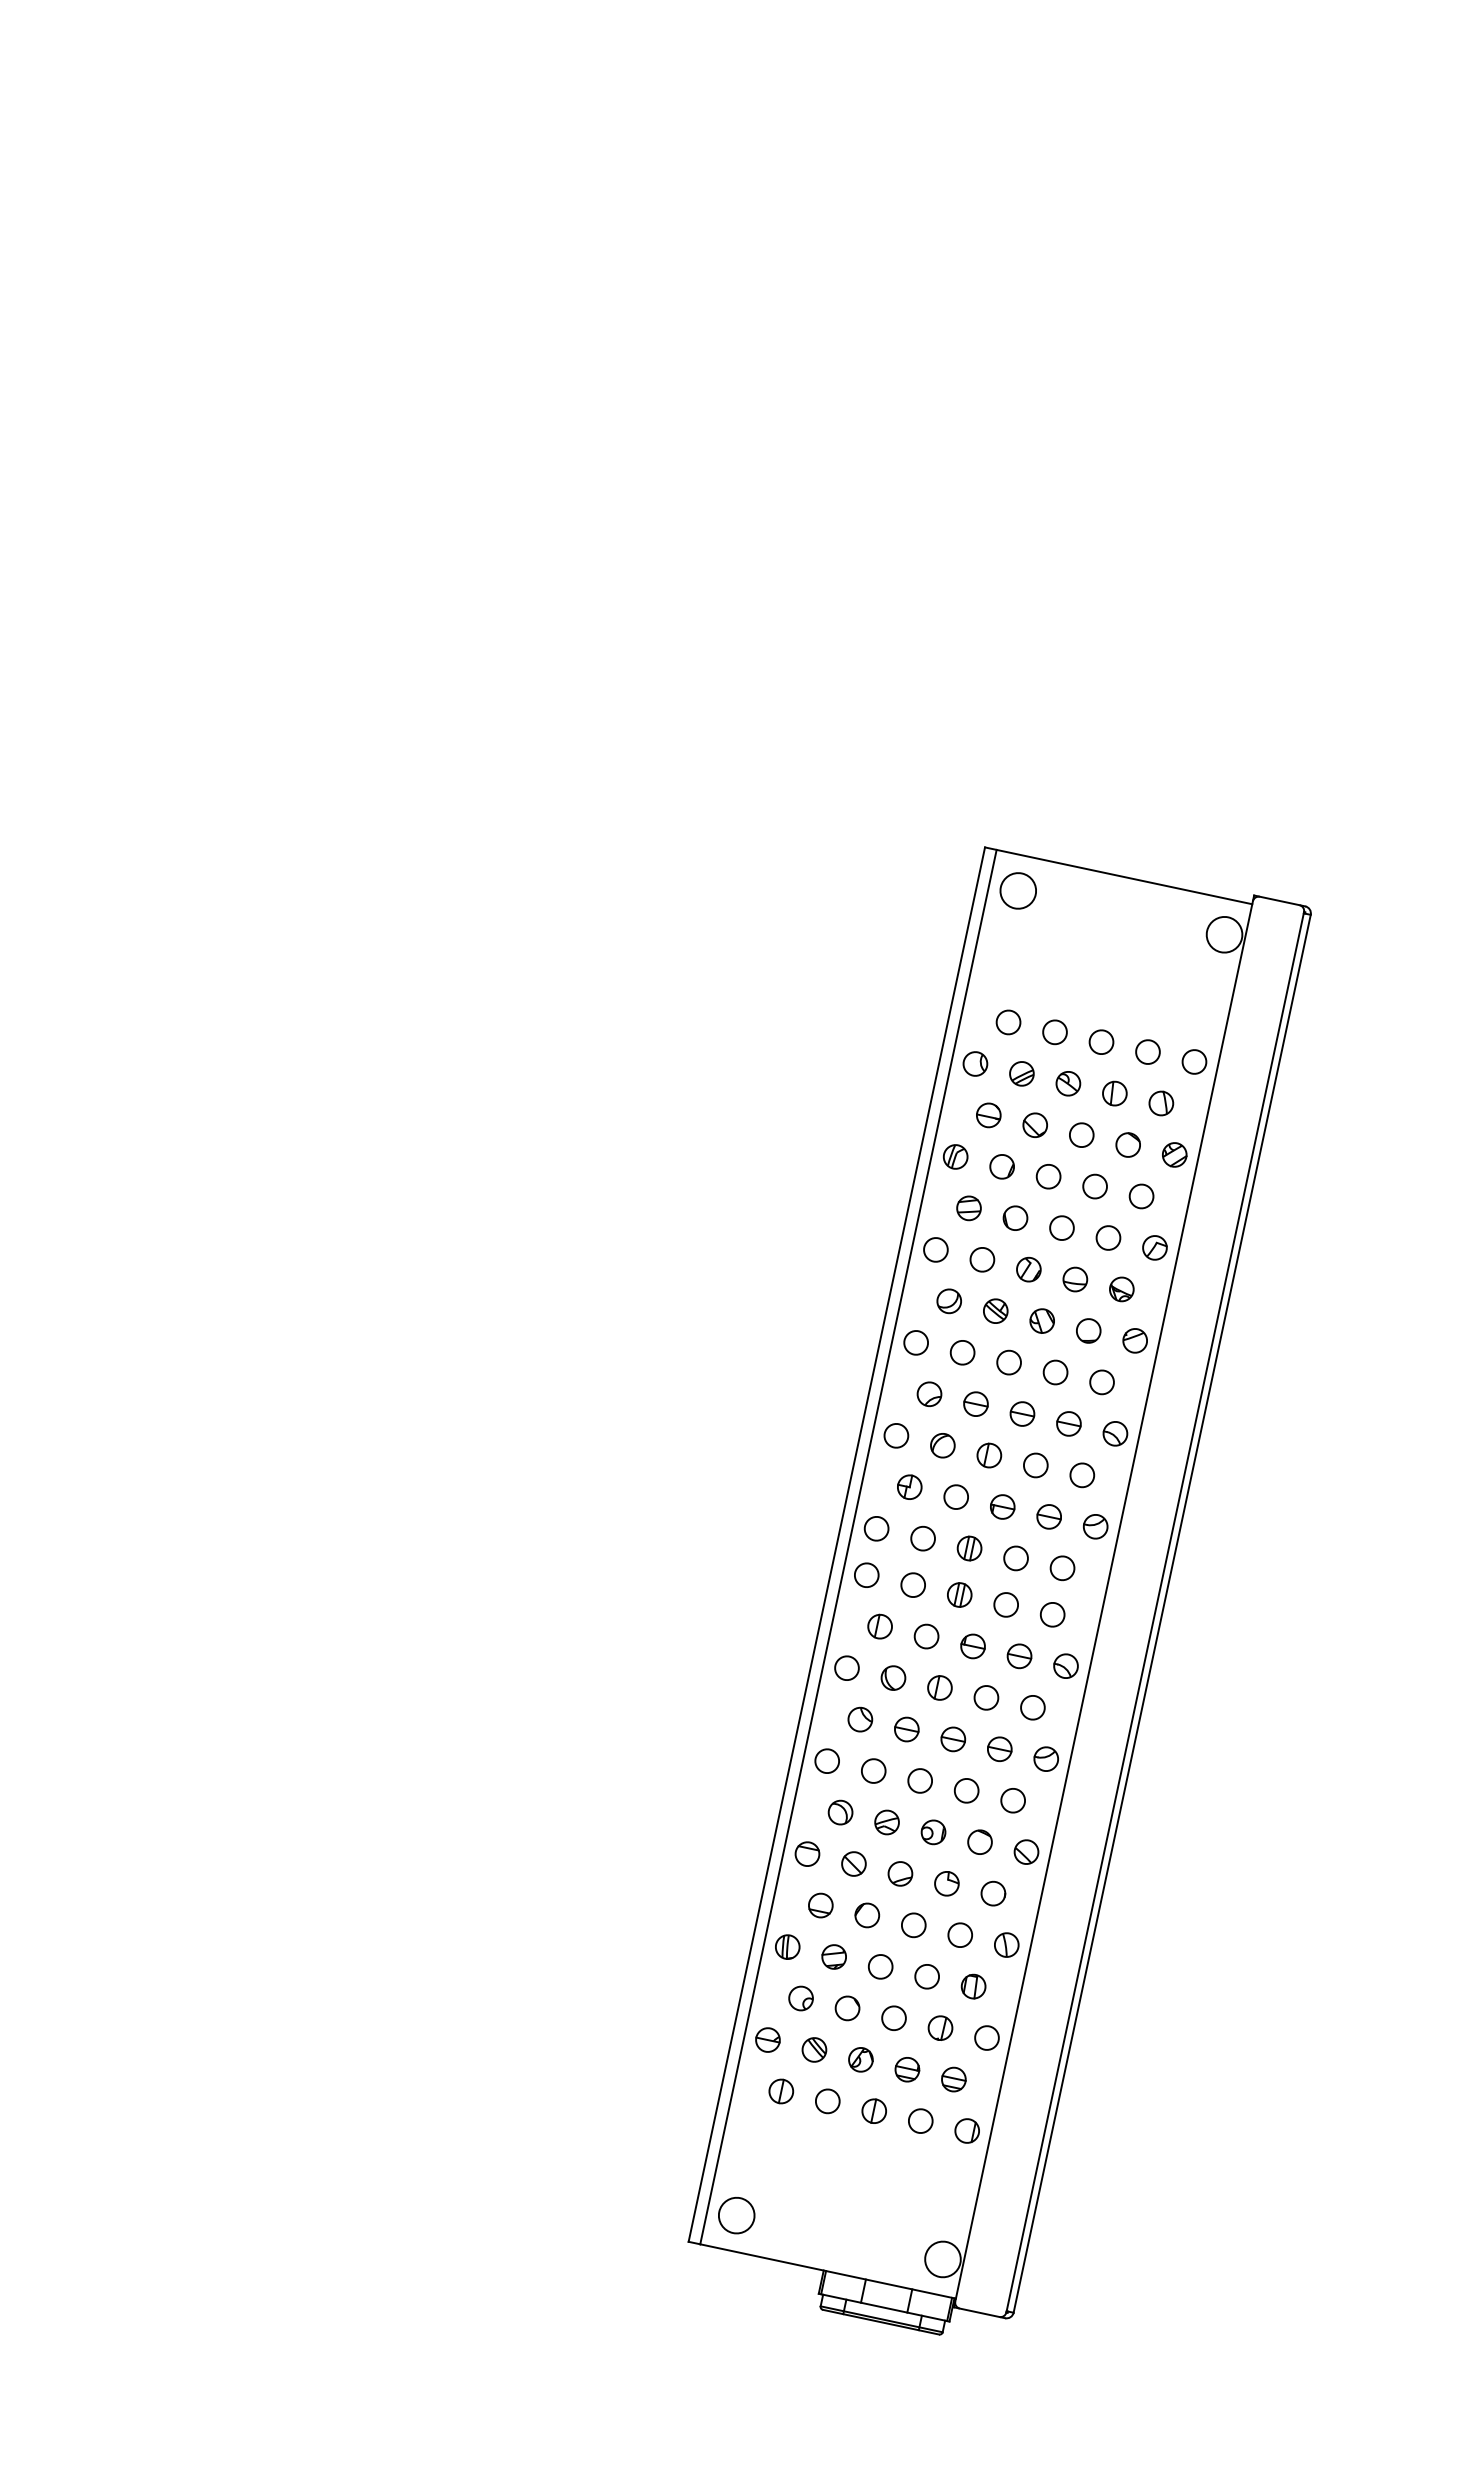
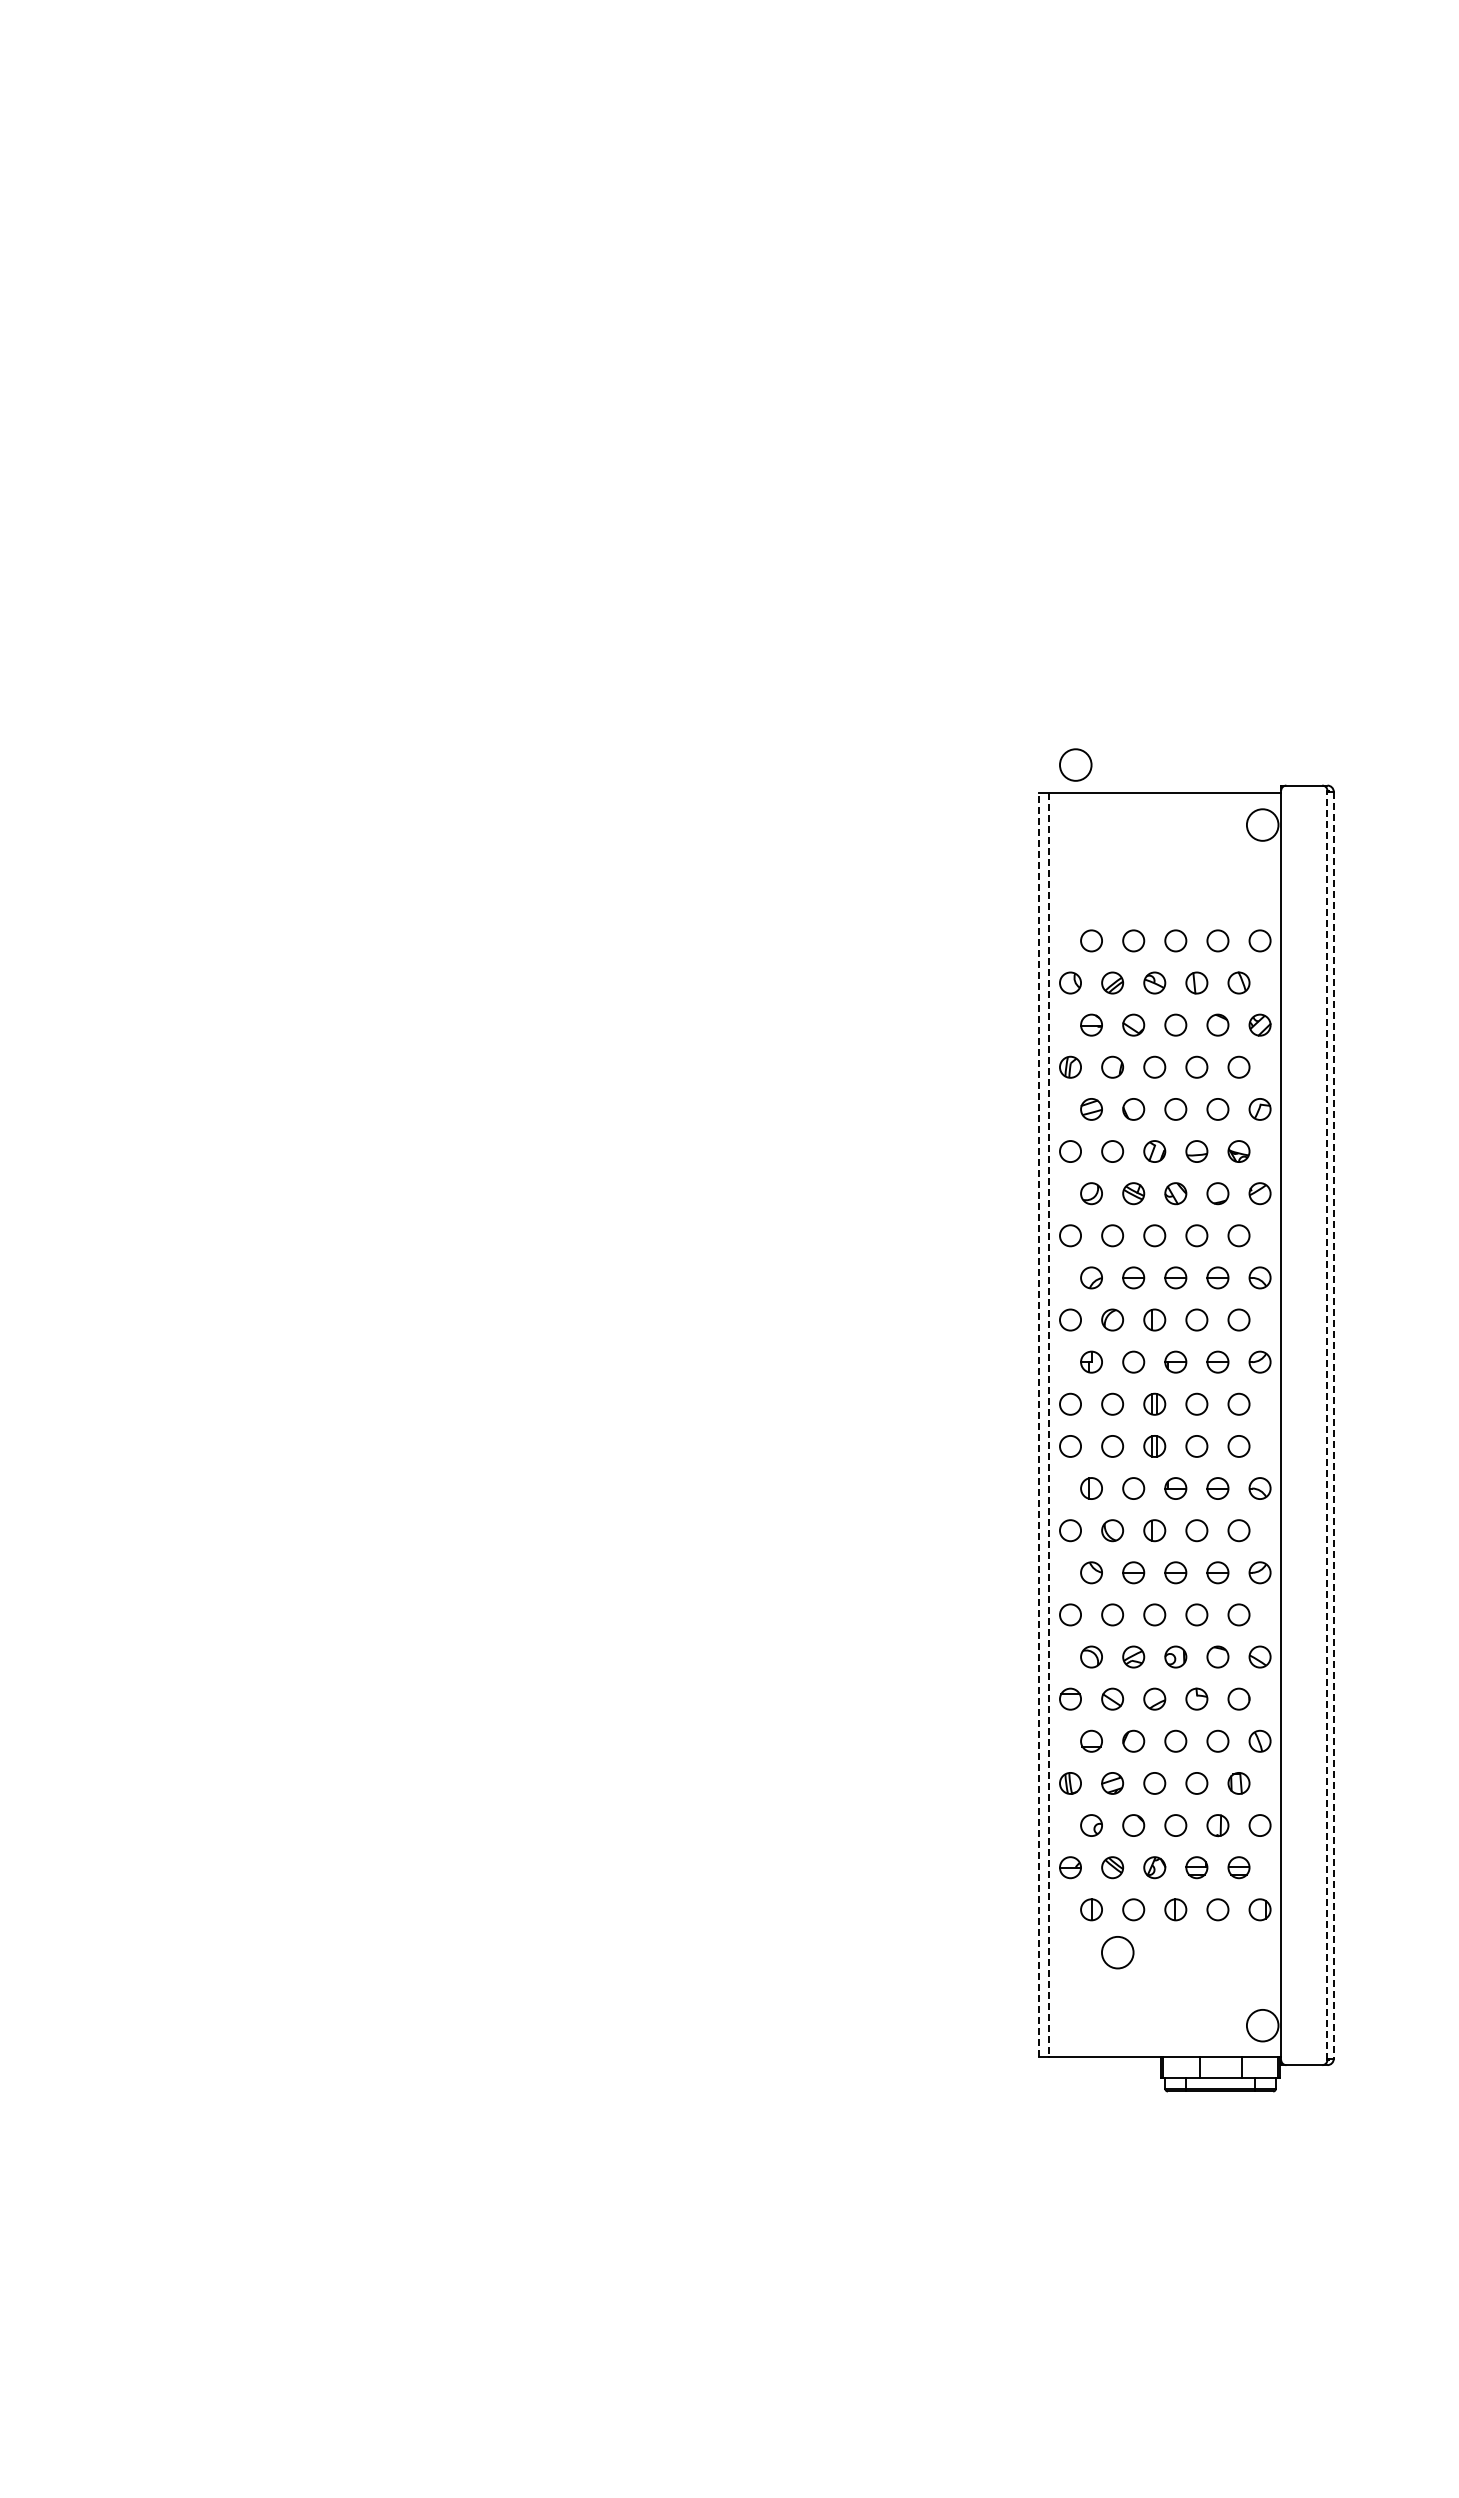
circle: (1018, 890) -> (1075, 764), moved
line: (836, 1544) -> (1038, 1425), solid -> dashed
line: (848, 1547) -> (1049, 1425), solid -> dashed
line: (1155, 1612) -> (1327, 1425), solid -> dashed
line: (1161, 1613) -> (1333, 1425), solid -> dashed
circle: (736, 2215) -> (1117, 1952), moved

